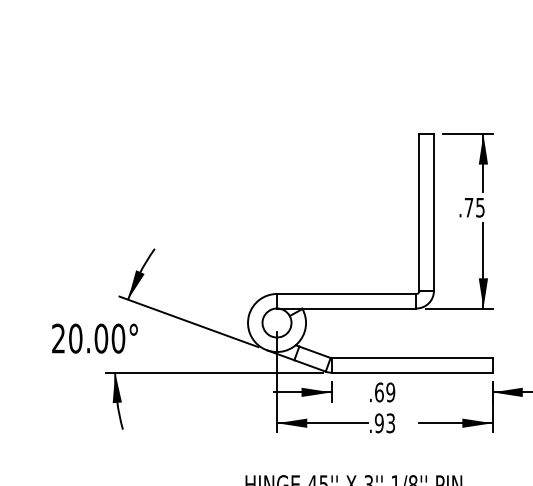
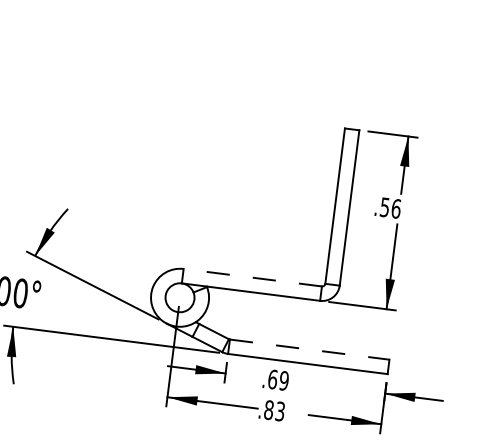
text: (474, 207) -> (390, 207), .75 -> .56
line: (346, 293) -> (252, 277), solid -> dashed
line: (412, 358) -> (309, 349), solid -> dashed
text: (378, 423) -> (268, 410), .93 -> .83

